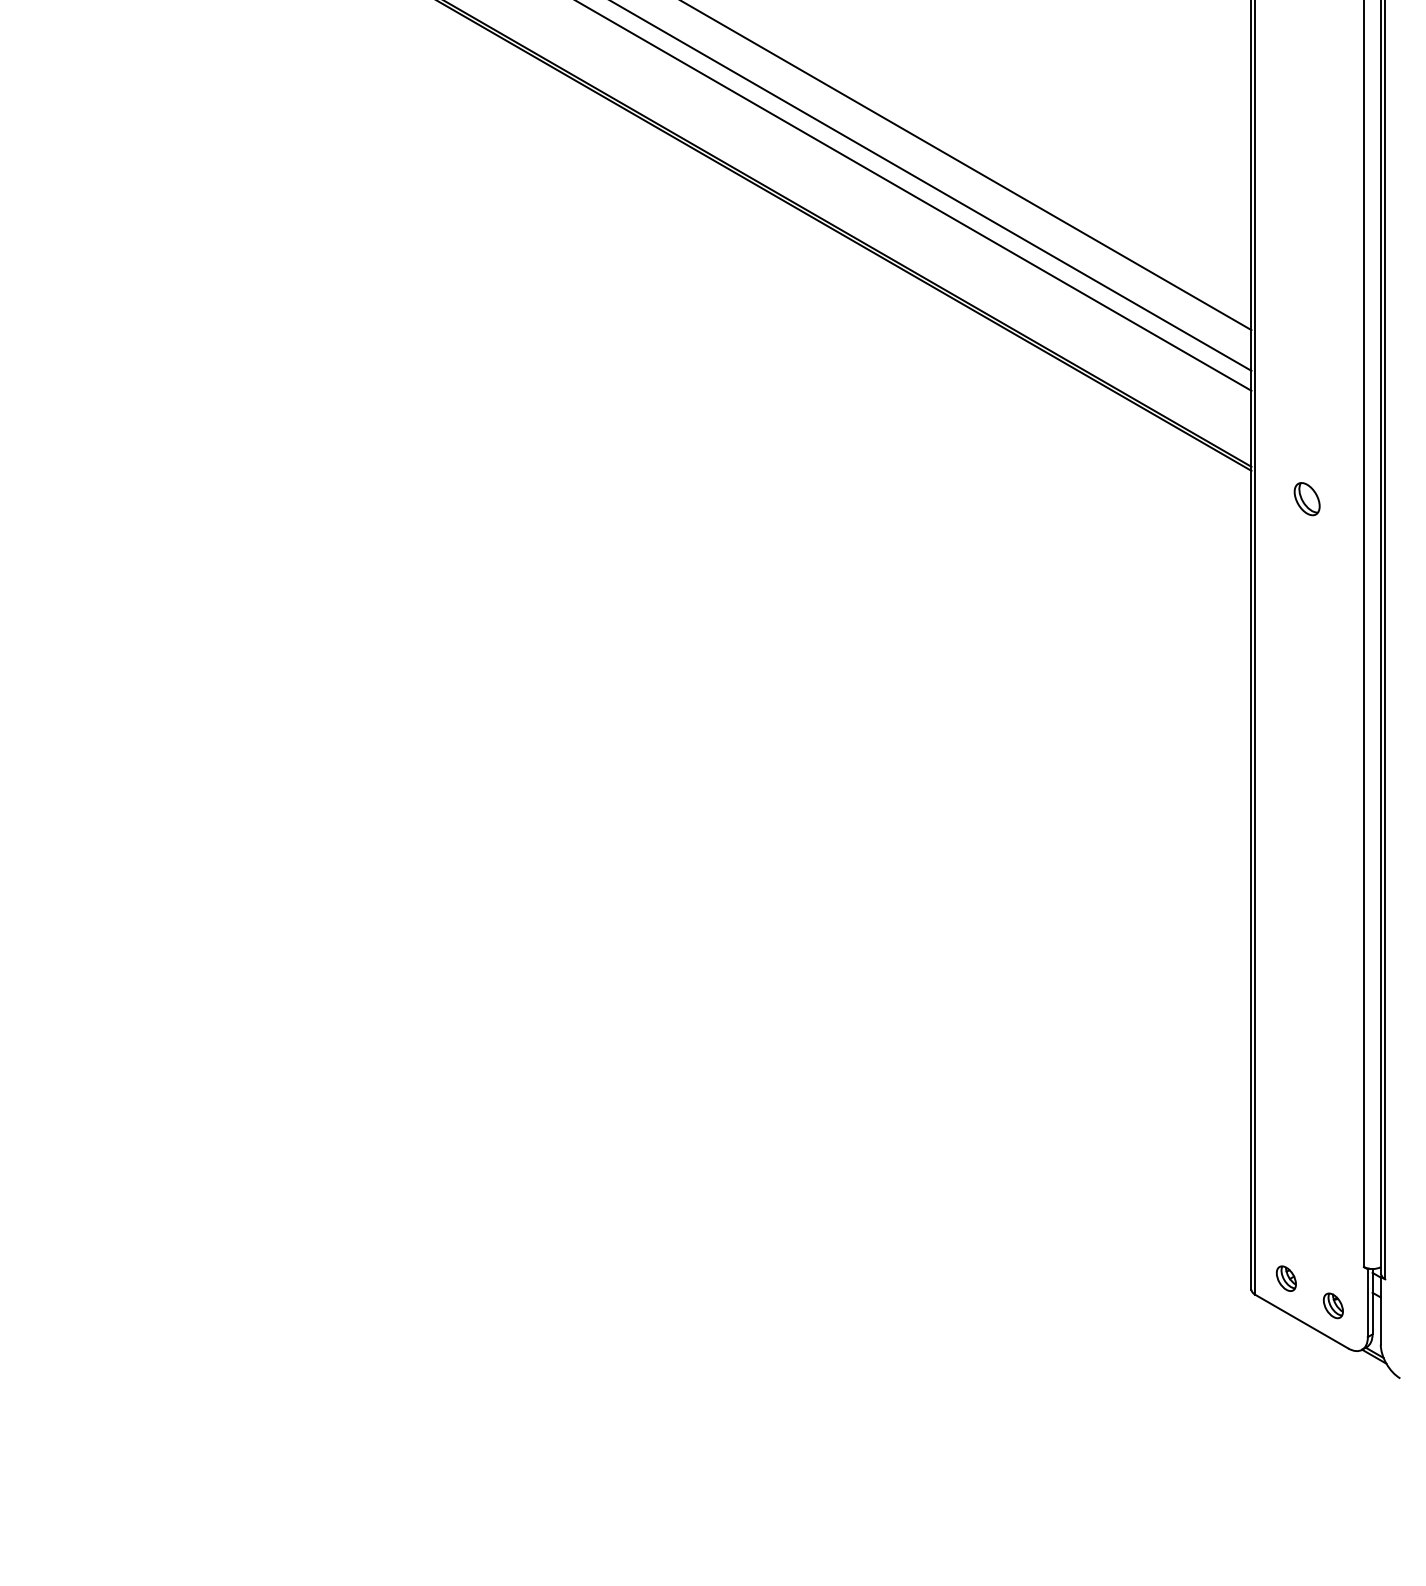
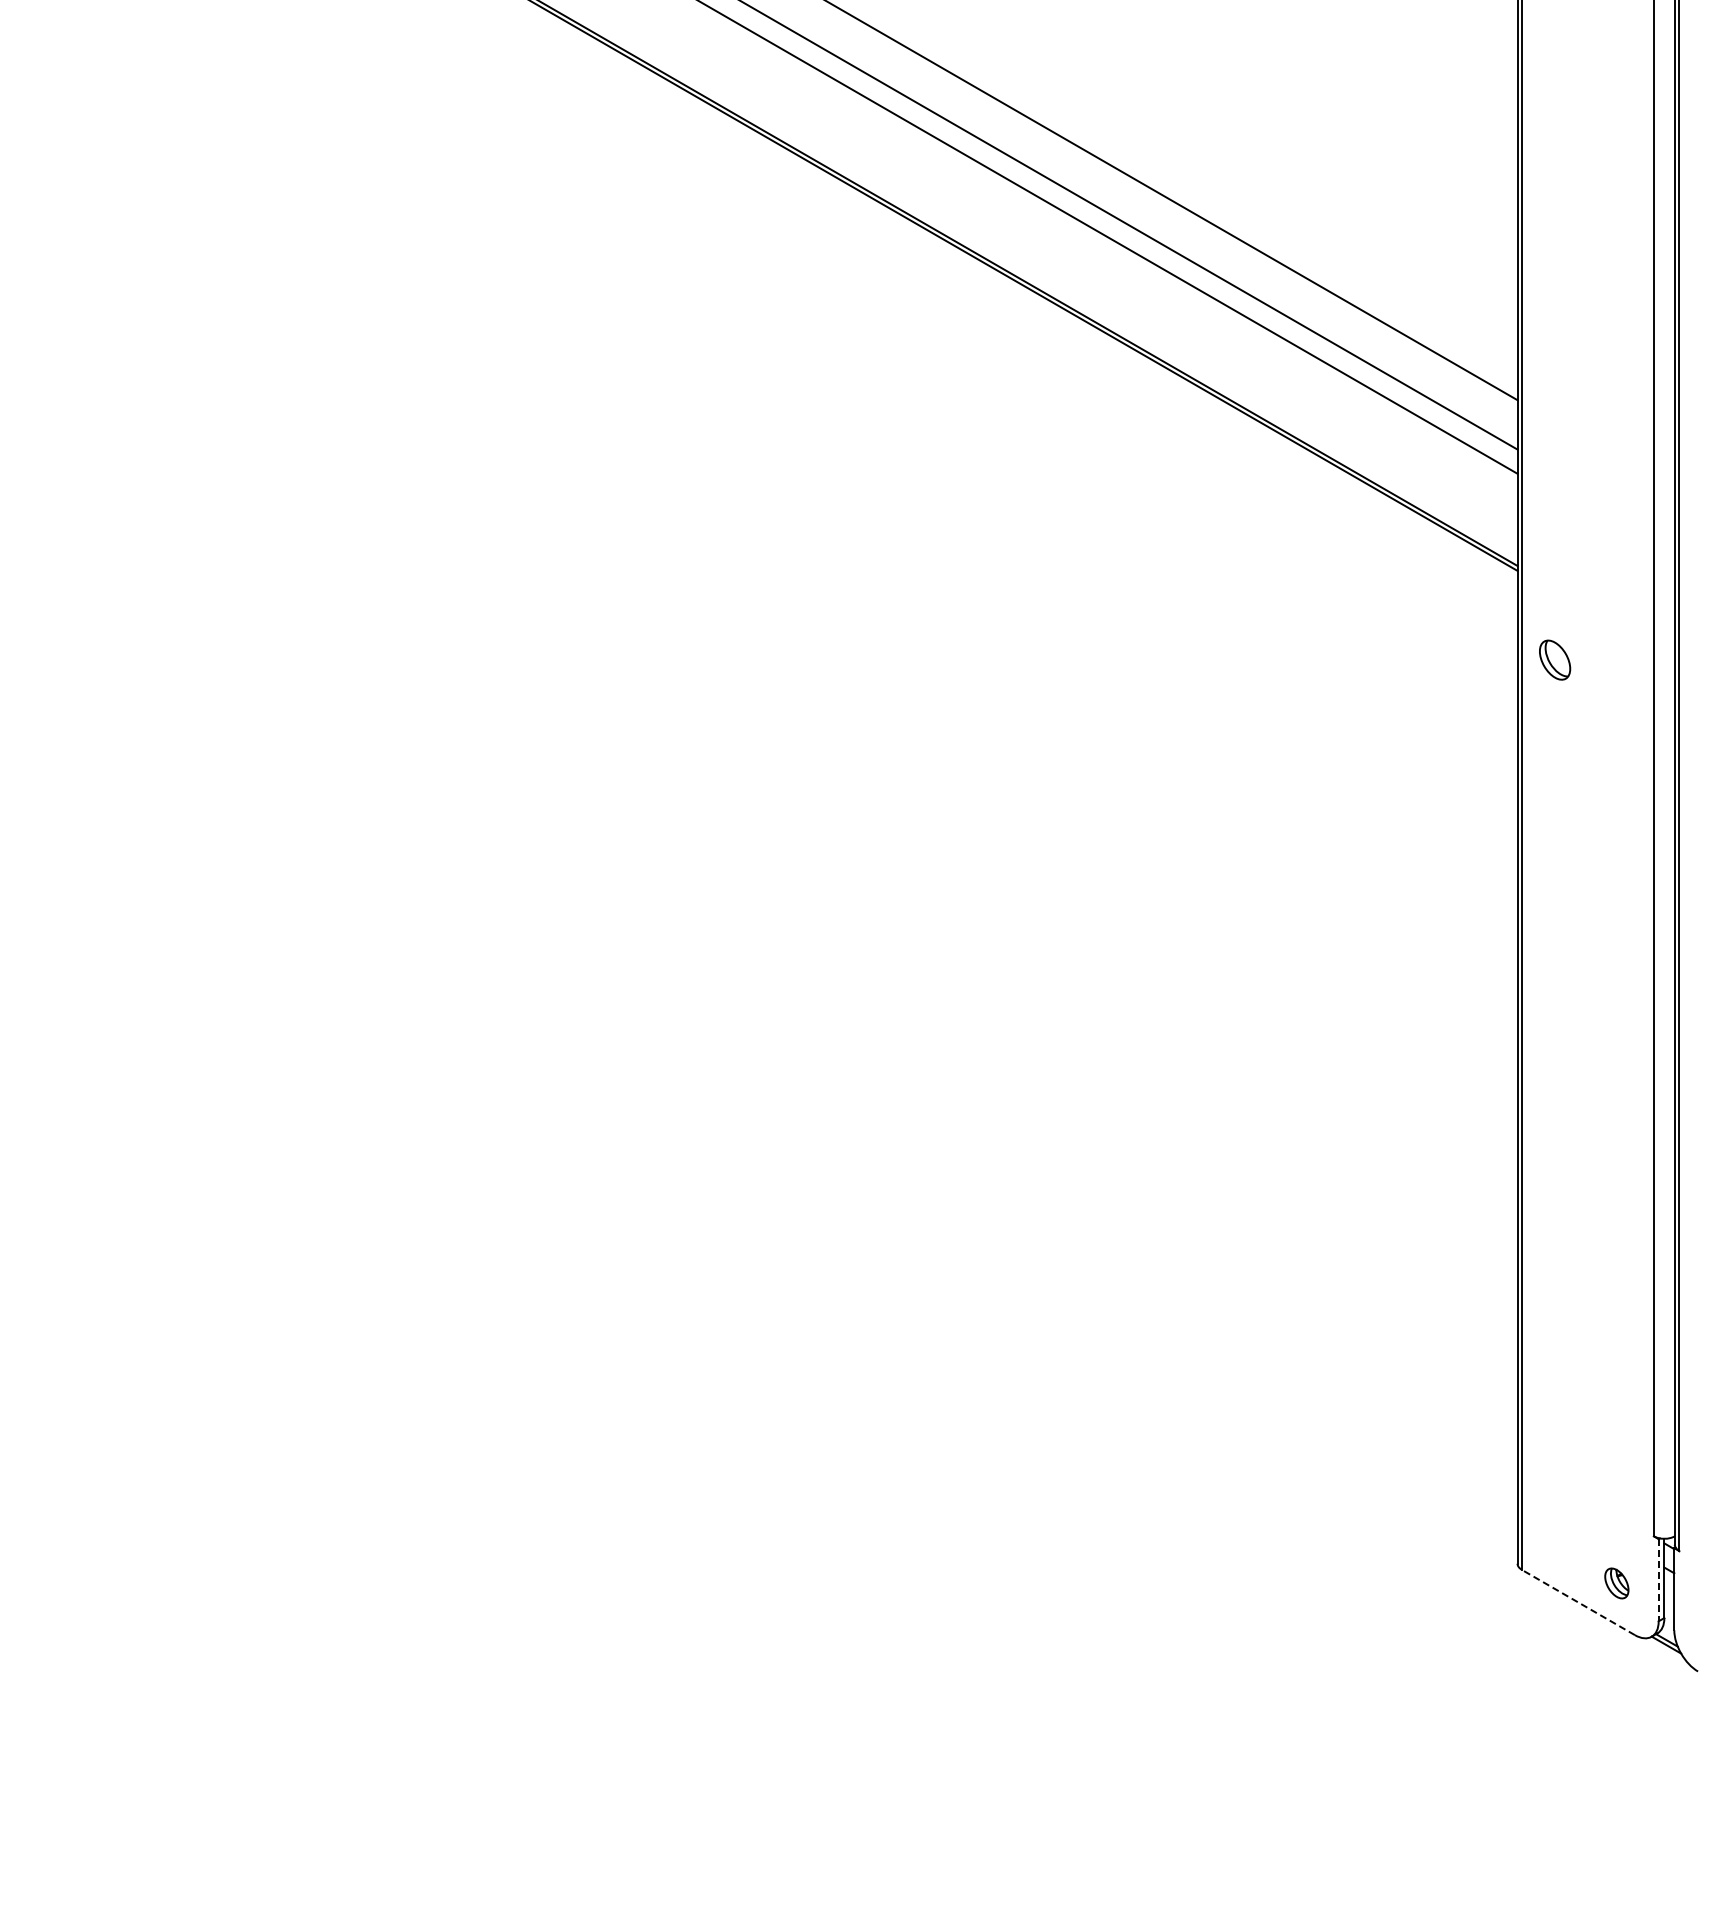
part: (1307, 498) -> (1555, 659), moved
part: (1286, 1278) -> (1559, 1550), removed
line: (1367, 1303) -> (1658, 1580), solid -> dashed
line: (1300, 1321) -> (1577, 1602), solid -> dashed

